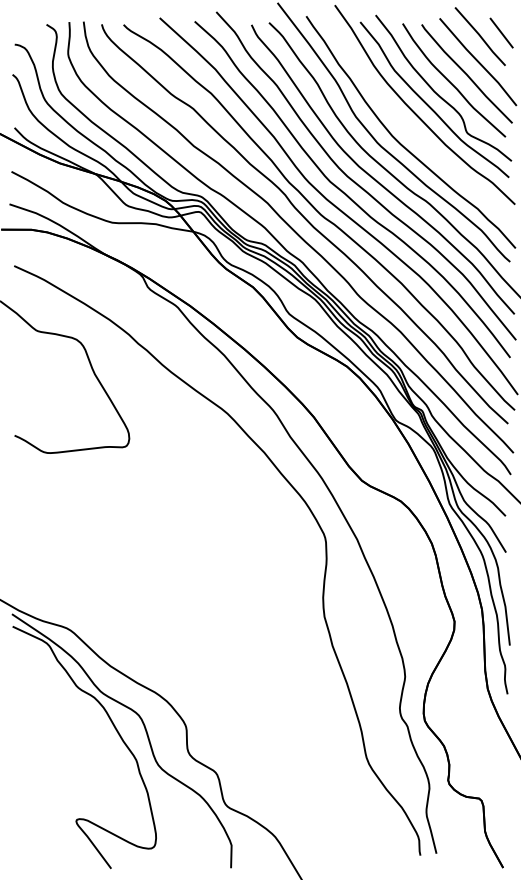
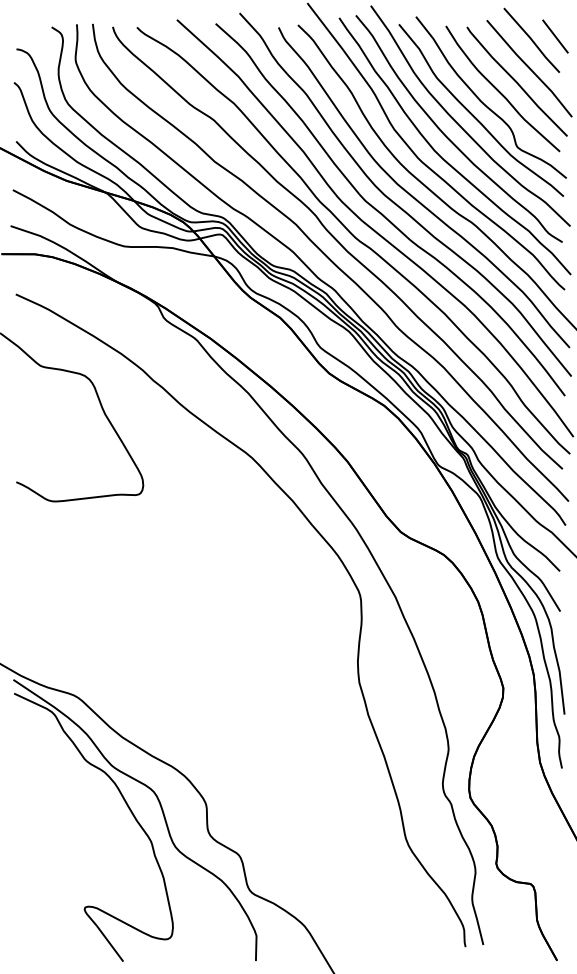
curve: (405, 124) -> (449, 137), added

